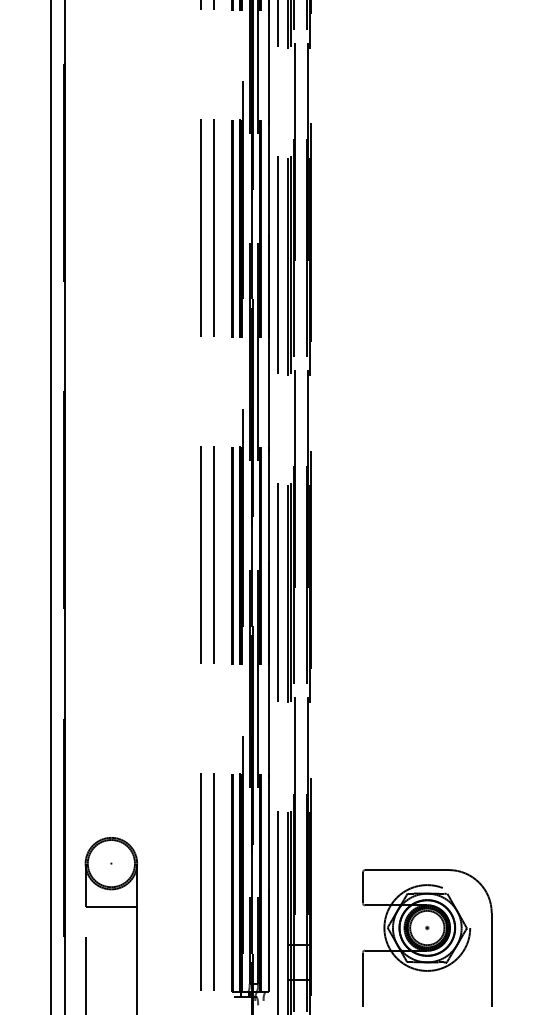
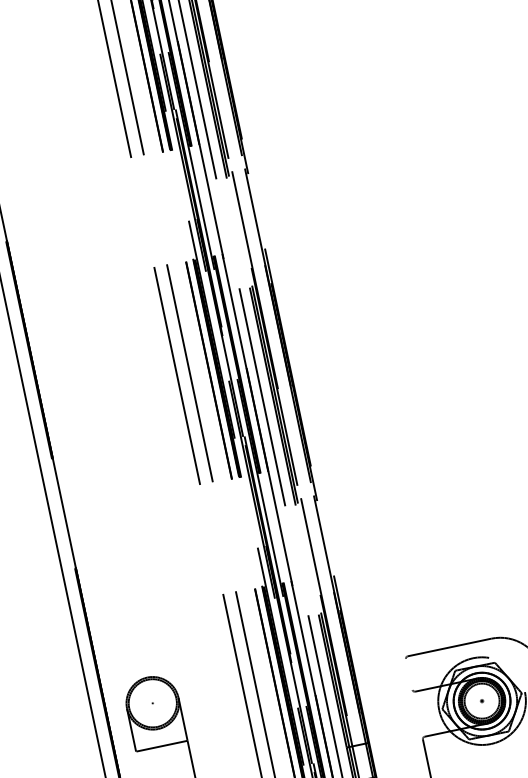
line: (362, 887) -> (408, 674), removed

